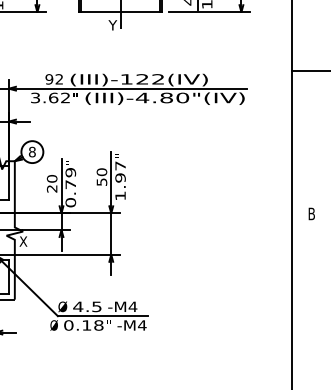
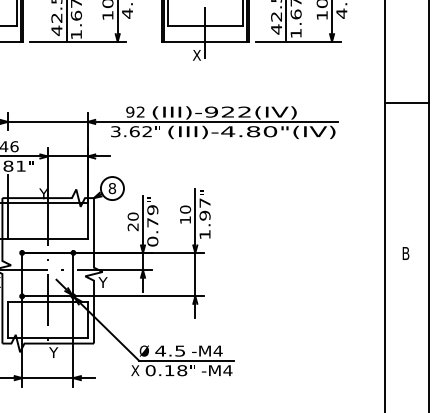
text: (112, 25) -> (196, 55), Y -> X
text: (126, 78) -> (211, 111), (III)-122(IV) -> (III)-922(IV)
text: (101, 181) -> (185, 219), 50 -> 10
text: (22, 241) -> (102, 282), X -> Y
text: (54, 325) -> (135, 370), Ø -> X

